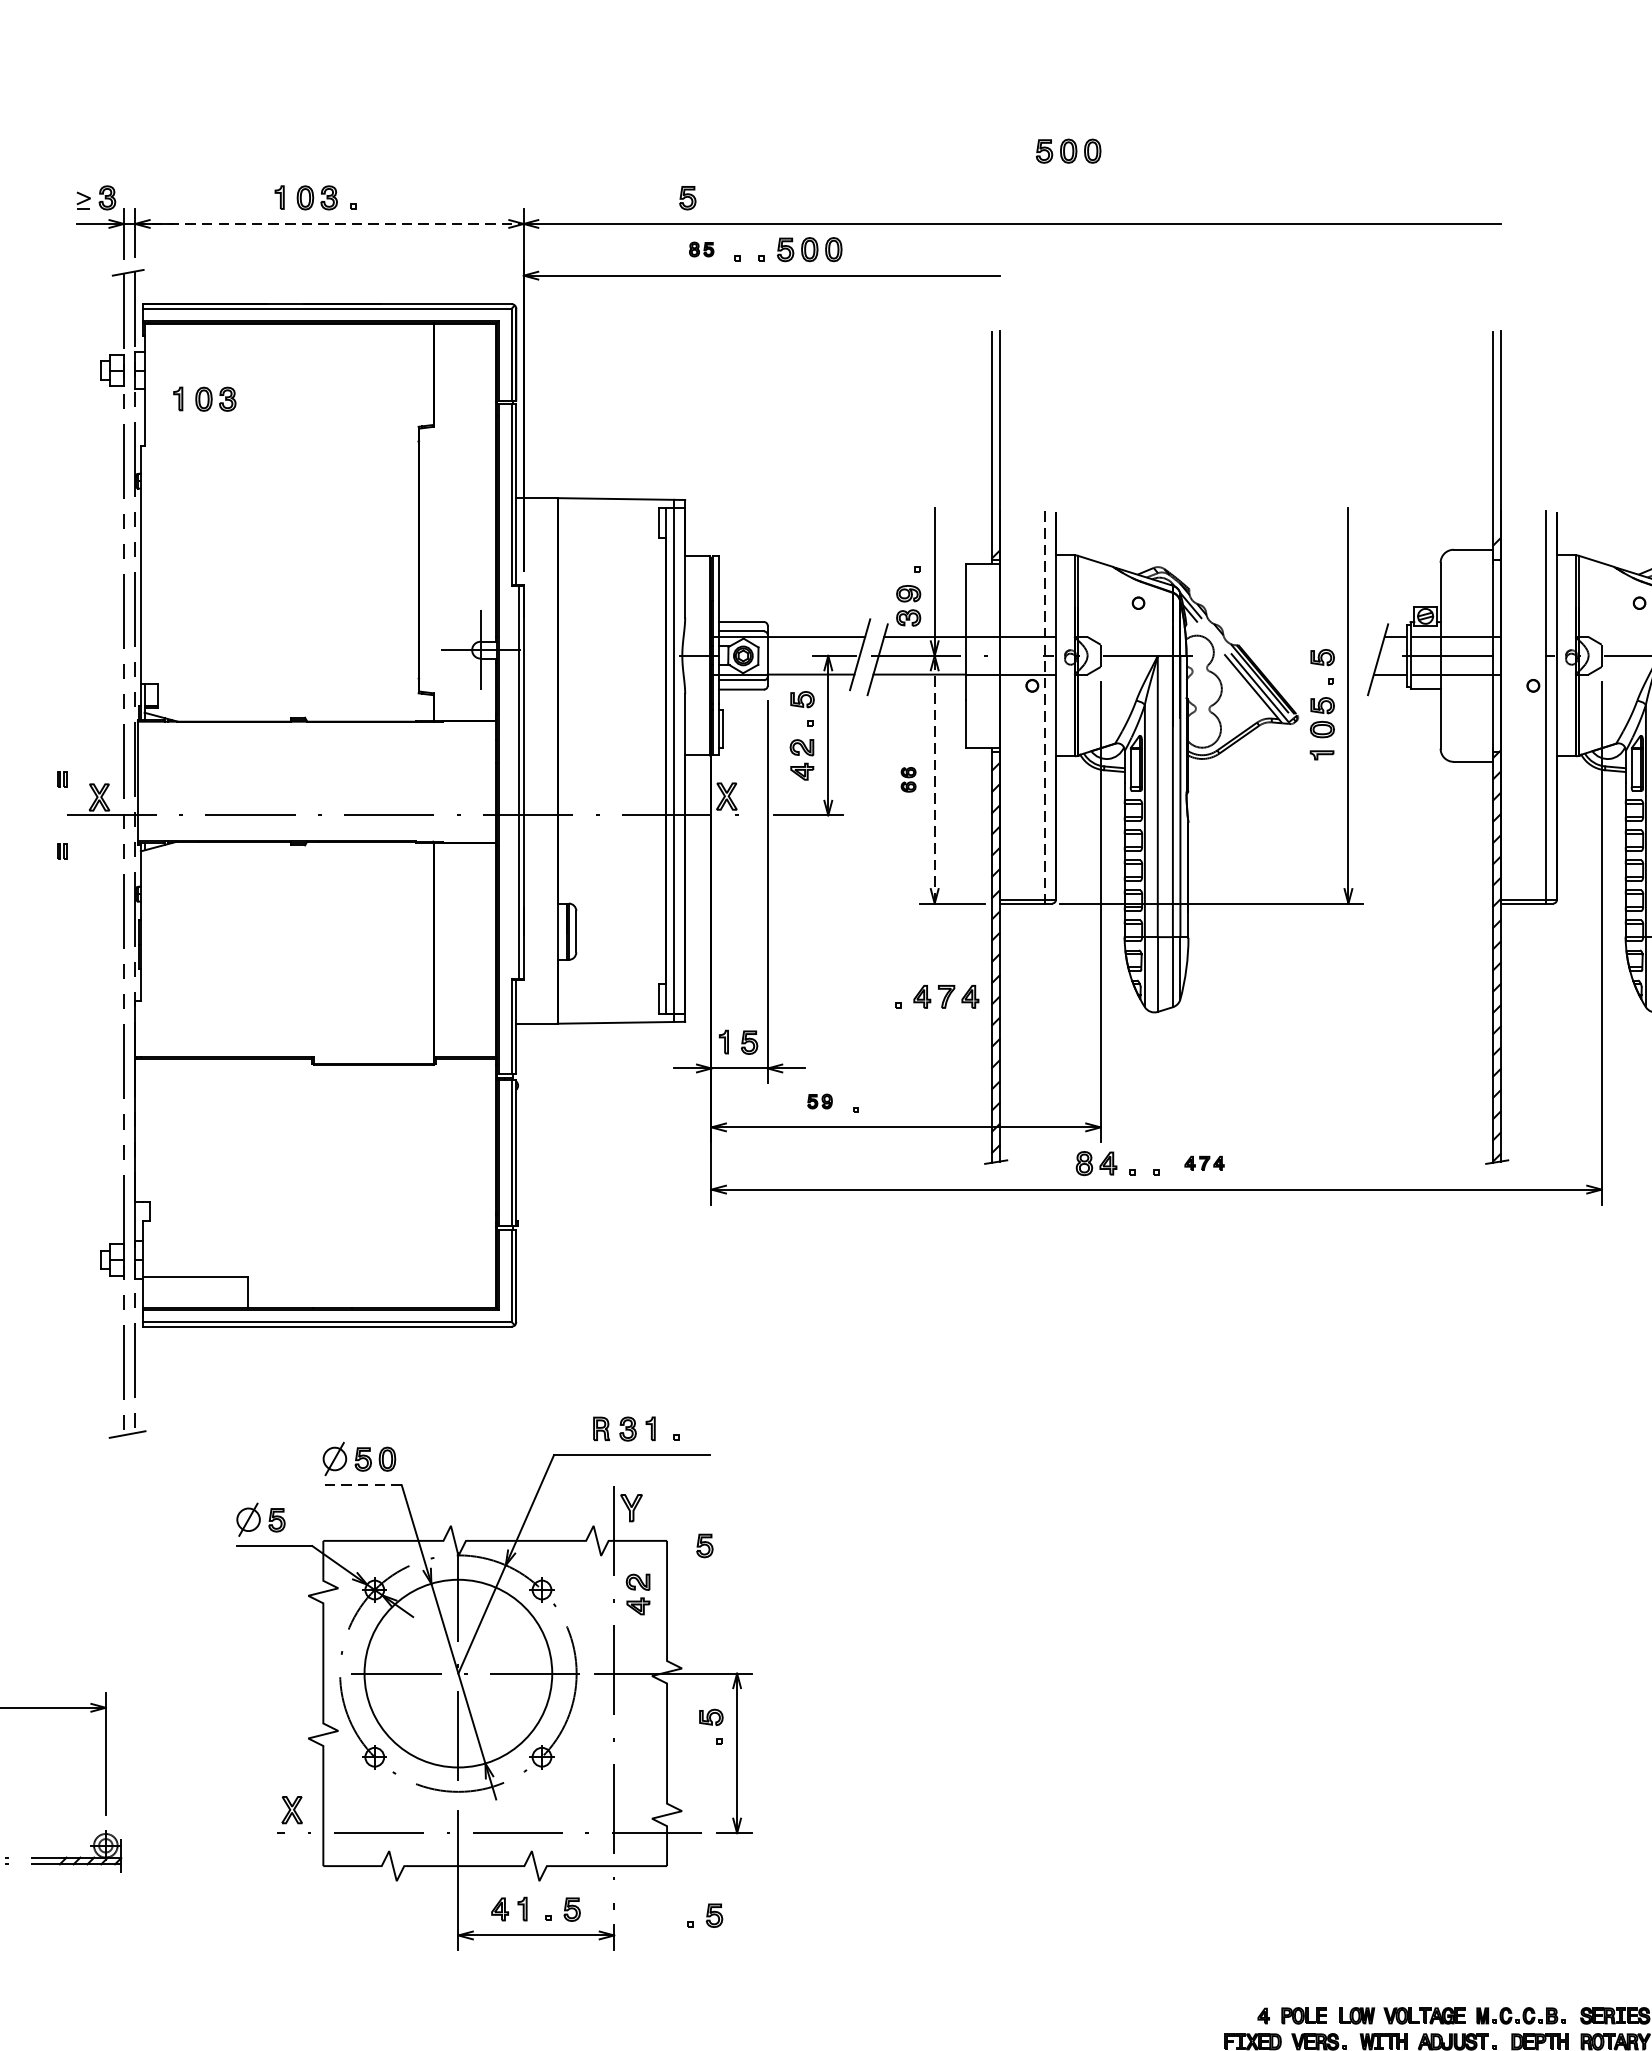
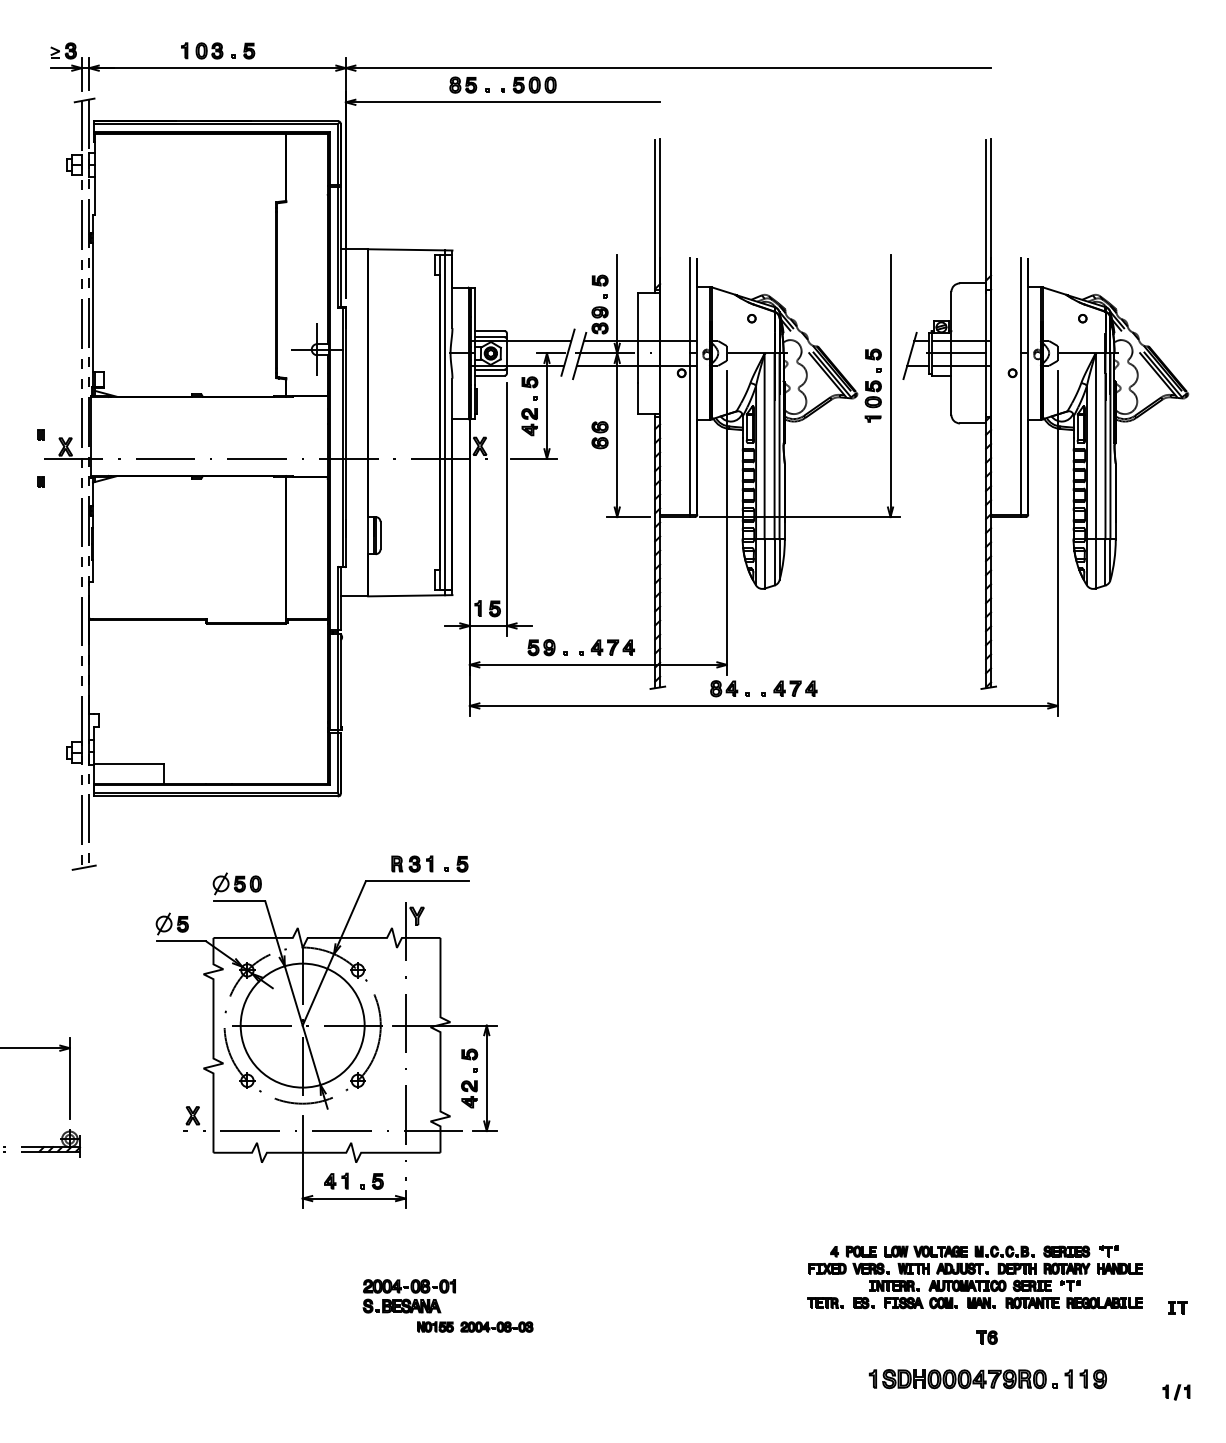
part: (1068, 150) -> (705, 19), removed
part: (688, 197) -> (249, 50), moved
line: (330, 224) -> (218, 68), dashed -> solid
part: (701, 248) -> (463, 84), size x1.67
part: (205, 398) -> (135, 183), removed
part: (907, 545) -> (599, 280), added
line: (1044, 705) -> (689, 386), dashed -> solid
part: (907, 780) -> (599, 435), size x1.67
line: (935, 780) -> (617, 435), dashed -> solid
part: (936, 996) -> (606, 647), moved
part: (819, 1101) -> (541, 647), size x1.67
part: (1204, 1163) -> (795, 688), size x1.67
line: (362, 1485) -> (239, 901), dashed -> solid
part: (704, 1546) -> (462, 864), moved
part: (638, 1594) -> (469, 1094), moved
part: (704, 1915) -> (465, 1185), removed

